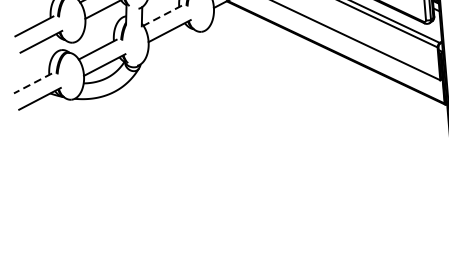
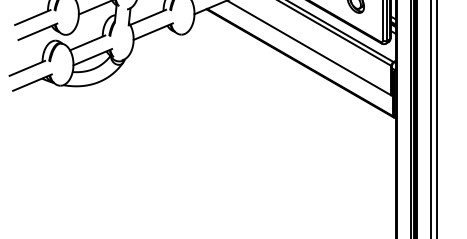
line: (161, 15) -> (147, 17), dashed -> solid
line: (32, 83) -> (26, 68), dashed -> solid

